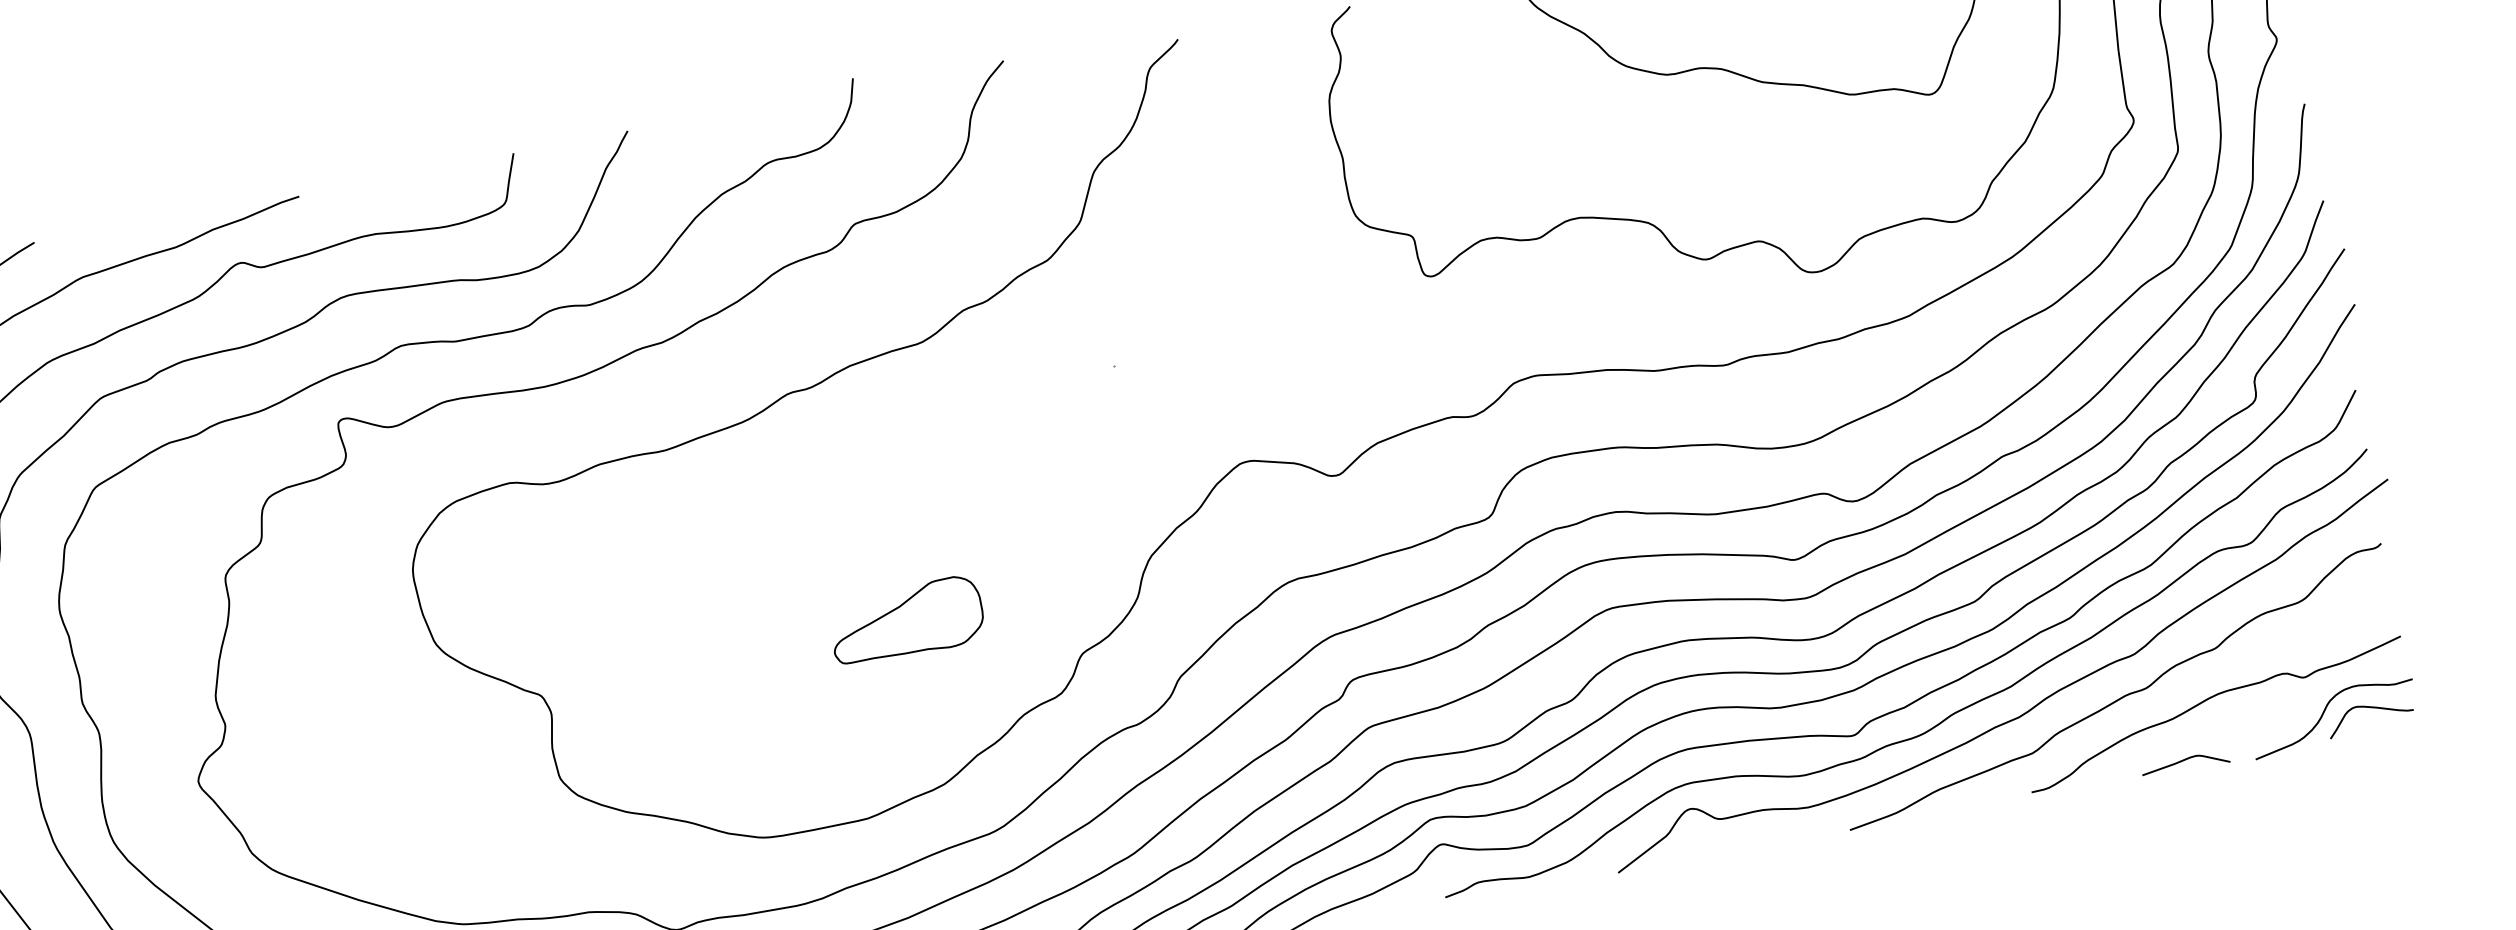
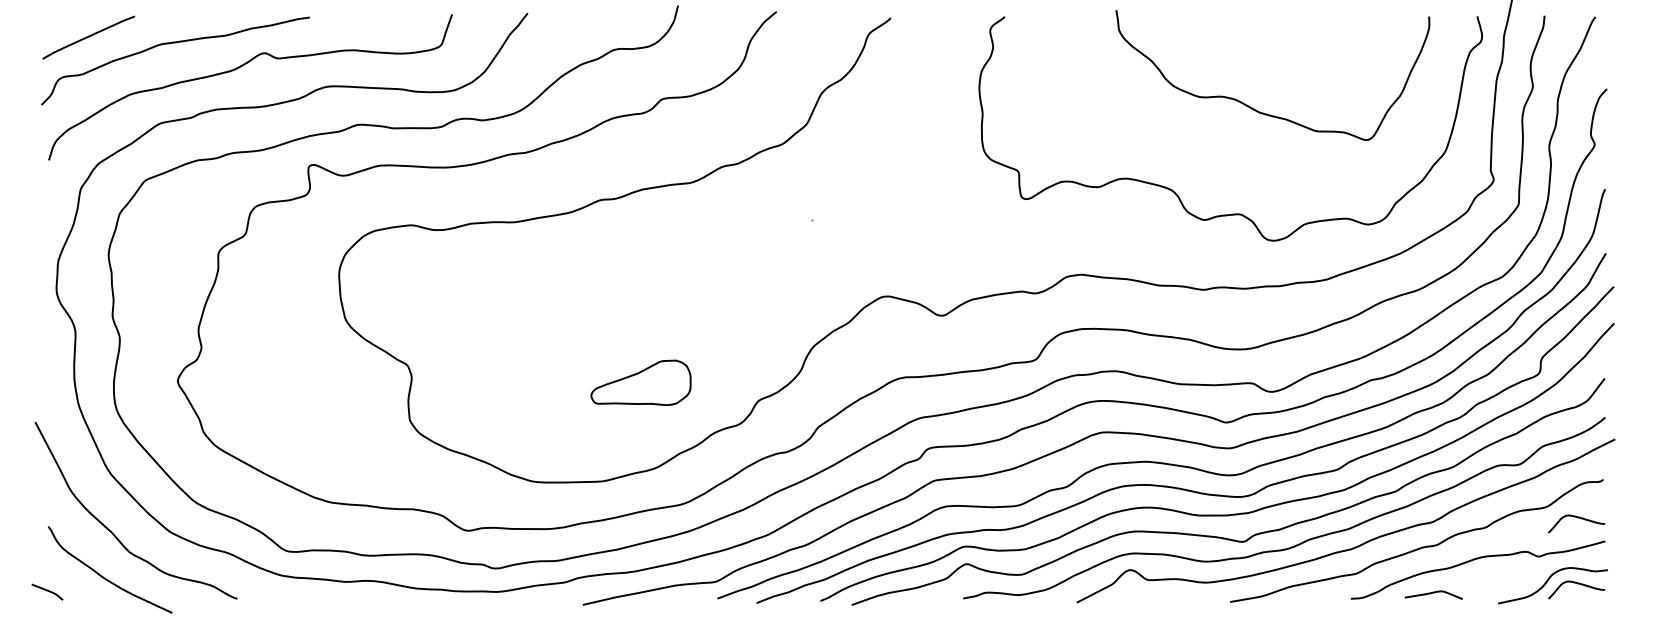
curve: (2352, 609) -> (1577, 518), added
part: (905, 619) -> (640, 382), moved
curve: (2184, 761) -> (1433, 593), moved

